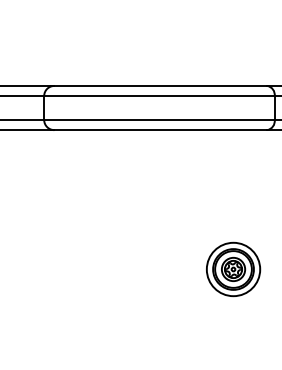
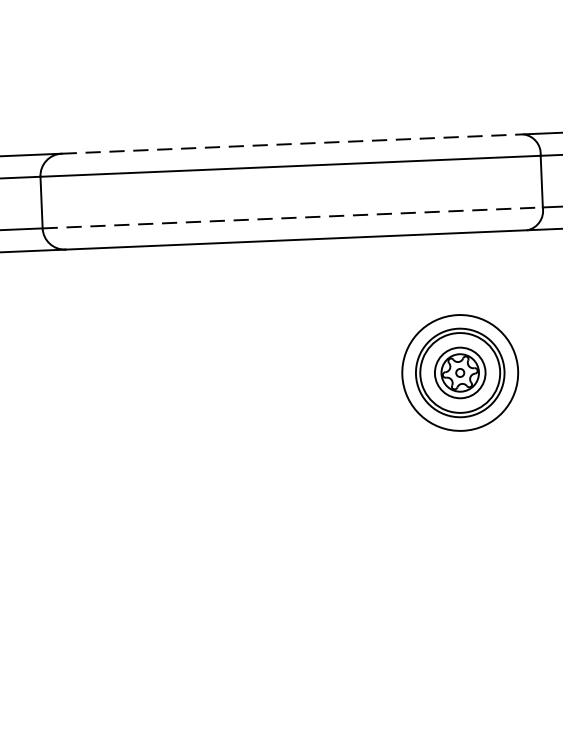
line: (161, 85) -> (294, 143), solid -> dashed
line: (159, 119) -> (292, 216), solid -> dashed
part: (233, 269) -> (460, 372), moved

